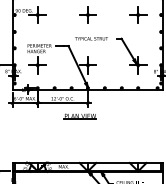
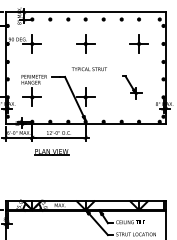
part: (131, 55) -> (131, 87), size x0.6
part: (80, 117) -> (51, 152), moved

